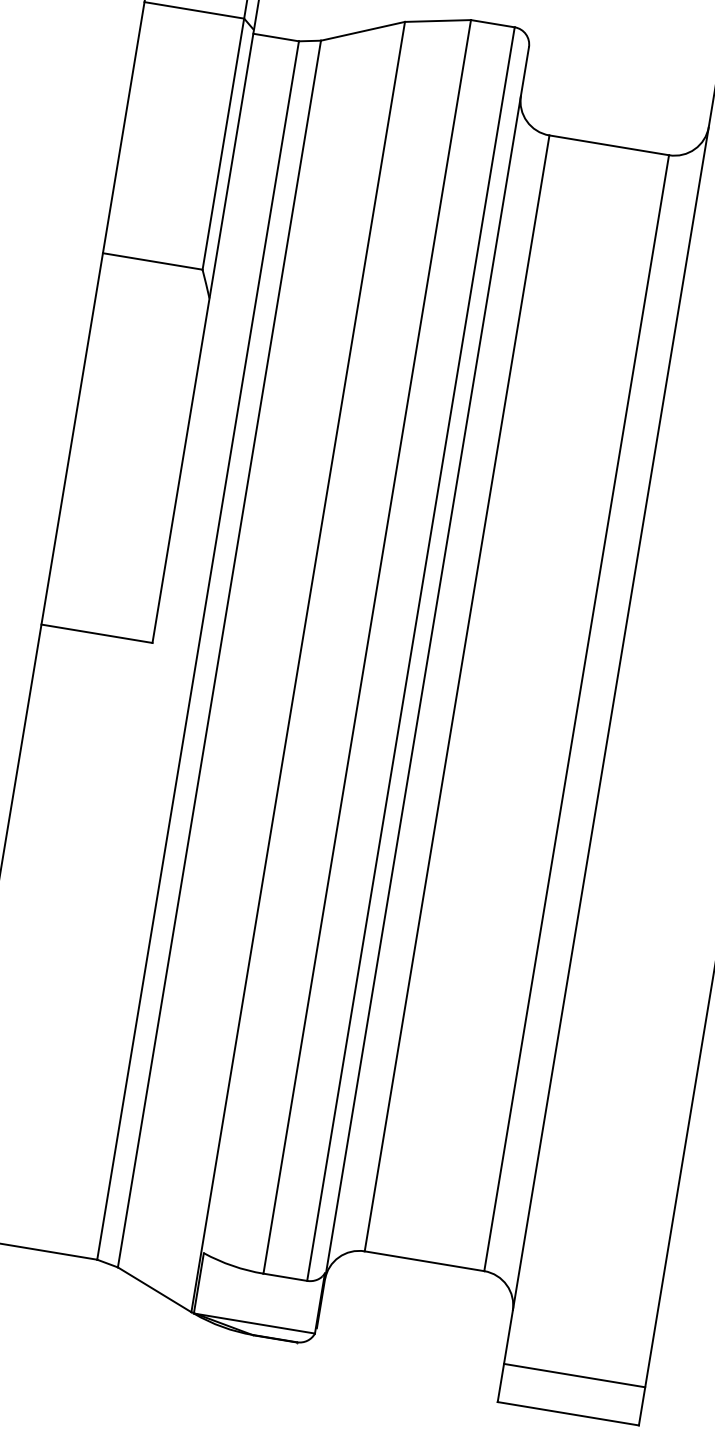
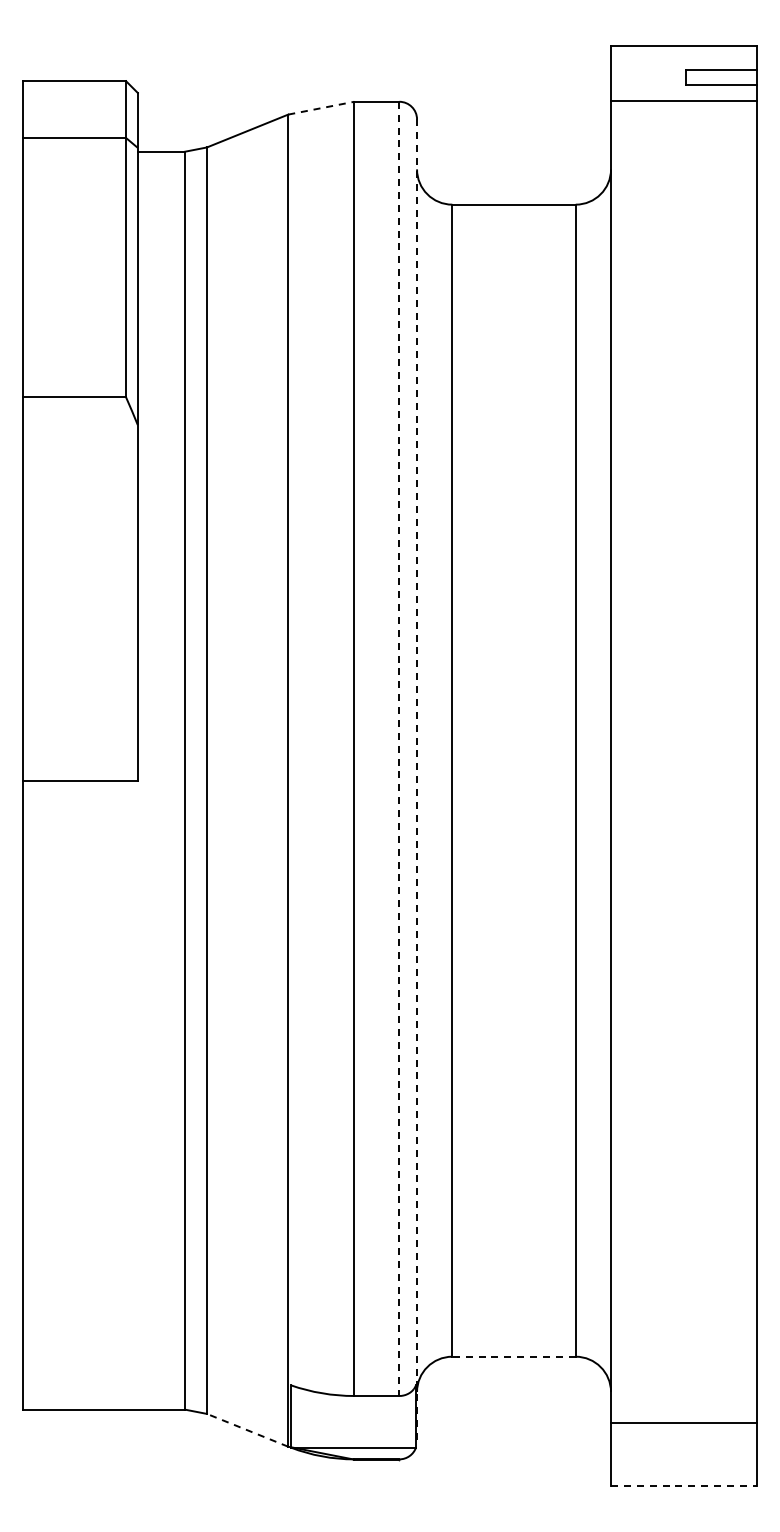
line: (438, 21) -> (321, 108), solid -> dashed
line: (410, 654) -> (399, 749), solid -> dashed
line: (423, 688) -> (417, 781), solid -> dashed
line: (425, 1261) -> (514, 1356), solid -> dashed
line: (154, 1289) -> (247, 1430), solid -> dashed
line: (574, 1375) -> (683, 1422), moved
line: (567, 1414) -> (683, 1486), solid -> dashed

